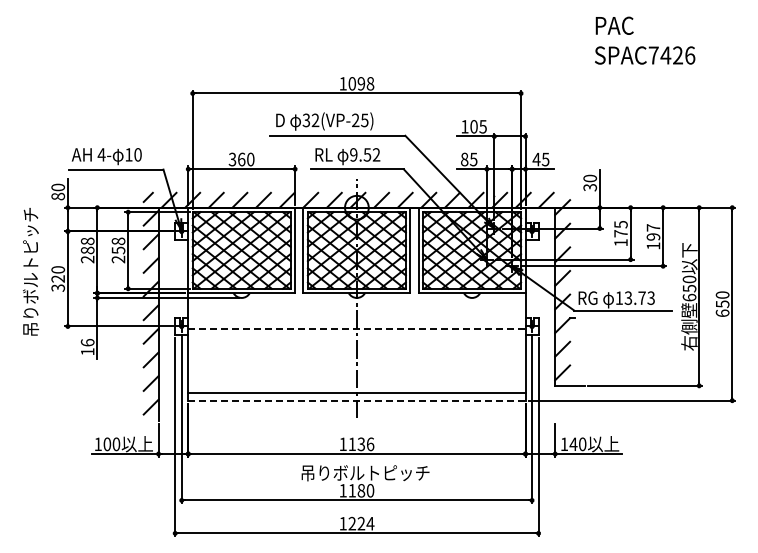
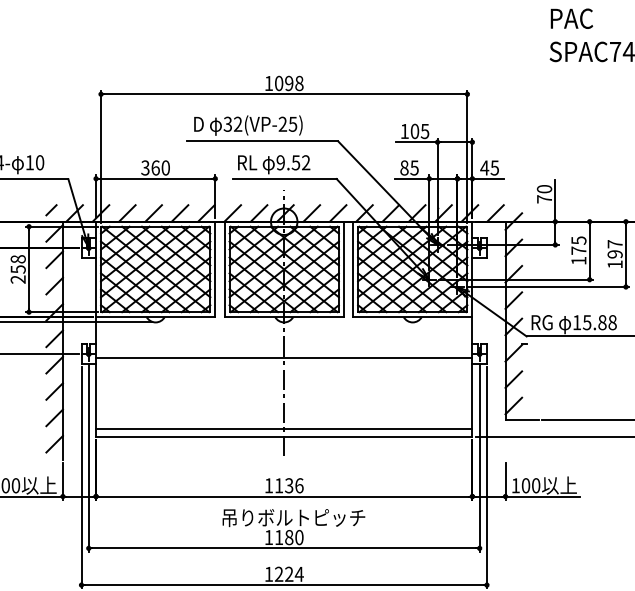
text: (590, 187) -> (544, 199), 30 -> 70
text: (639, 297) -> (599, 321), 13.73 -> 15.88
line: (356, 329) -> (283, 357), dashed -> solid
line: (356, 400) -> (283, 436), dashed -> solid
text: (573, 444) -> (525, 485), 140 -> 100

